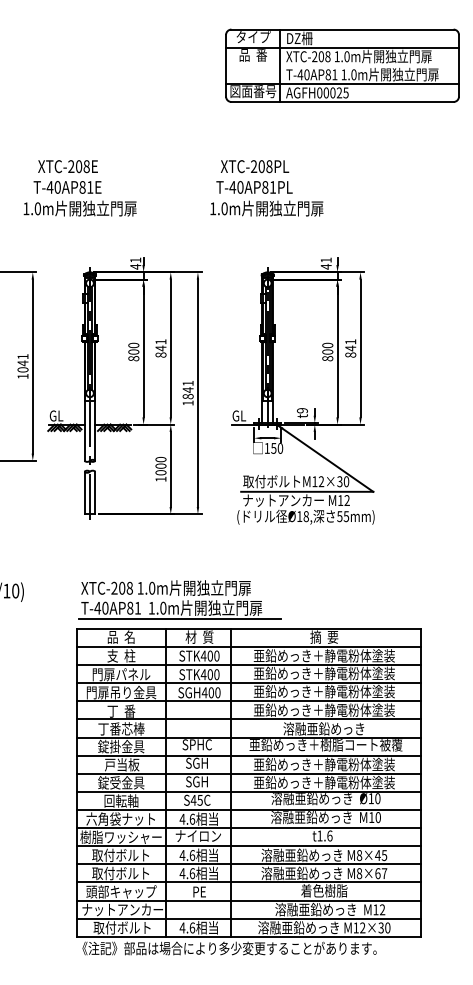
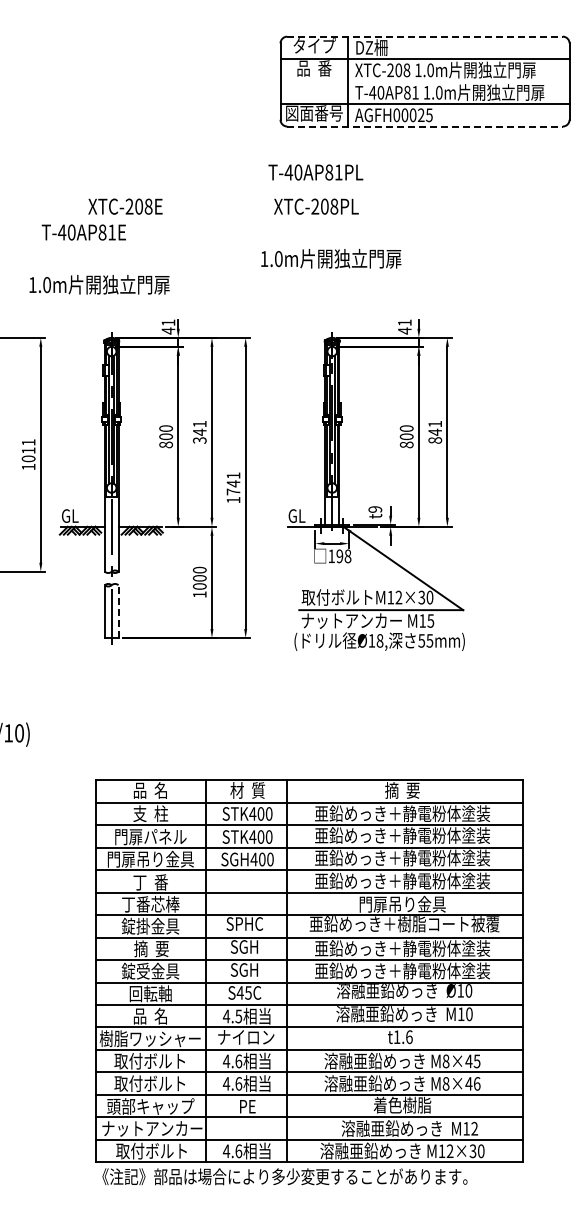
line: (342, 29) -> (425, 36), solid -> dashed
line: (342, 101) -> (425, 126), solid -> dashed
text: (68, 166) -> (125, 206), moved
text: (254, 187) -> (315, 172), moved
text: (80, 208) -> (99, 284), moved
text: (160, 355) -> (199, 440), 841 -> 341
text: (22, 363) -> (28, 450), 1041 -> 1011
text: (188, 396) -> (233, 491), 1841 -> 1741
text: (276, 448) -> (343, 556), 150 -> 198
line: (95, 492) -> (118, 611), solid -> dashed
text: (346, 500) -> (430, 620), M12 -> M15
part: (179, 599) -> (222, 743), removed
text: (323, 728) -> (401, 903), 溶融亜鉛めっき -> 門扉吊り金具
text: (122, 764) -> (151, 948), 戸当板 -> 摘  要
text: (120, 818) -> (149, 1015), 六角袋ナット -> 品  名
text: (192, 819) -> (238, 1016), 4.6 -> 4.5
text: (380, 873) -> (472, 1083), M8×67 -> M8×46

